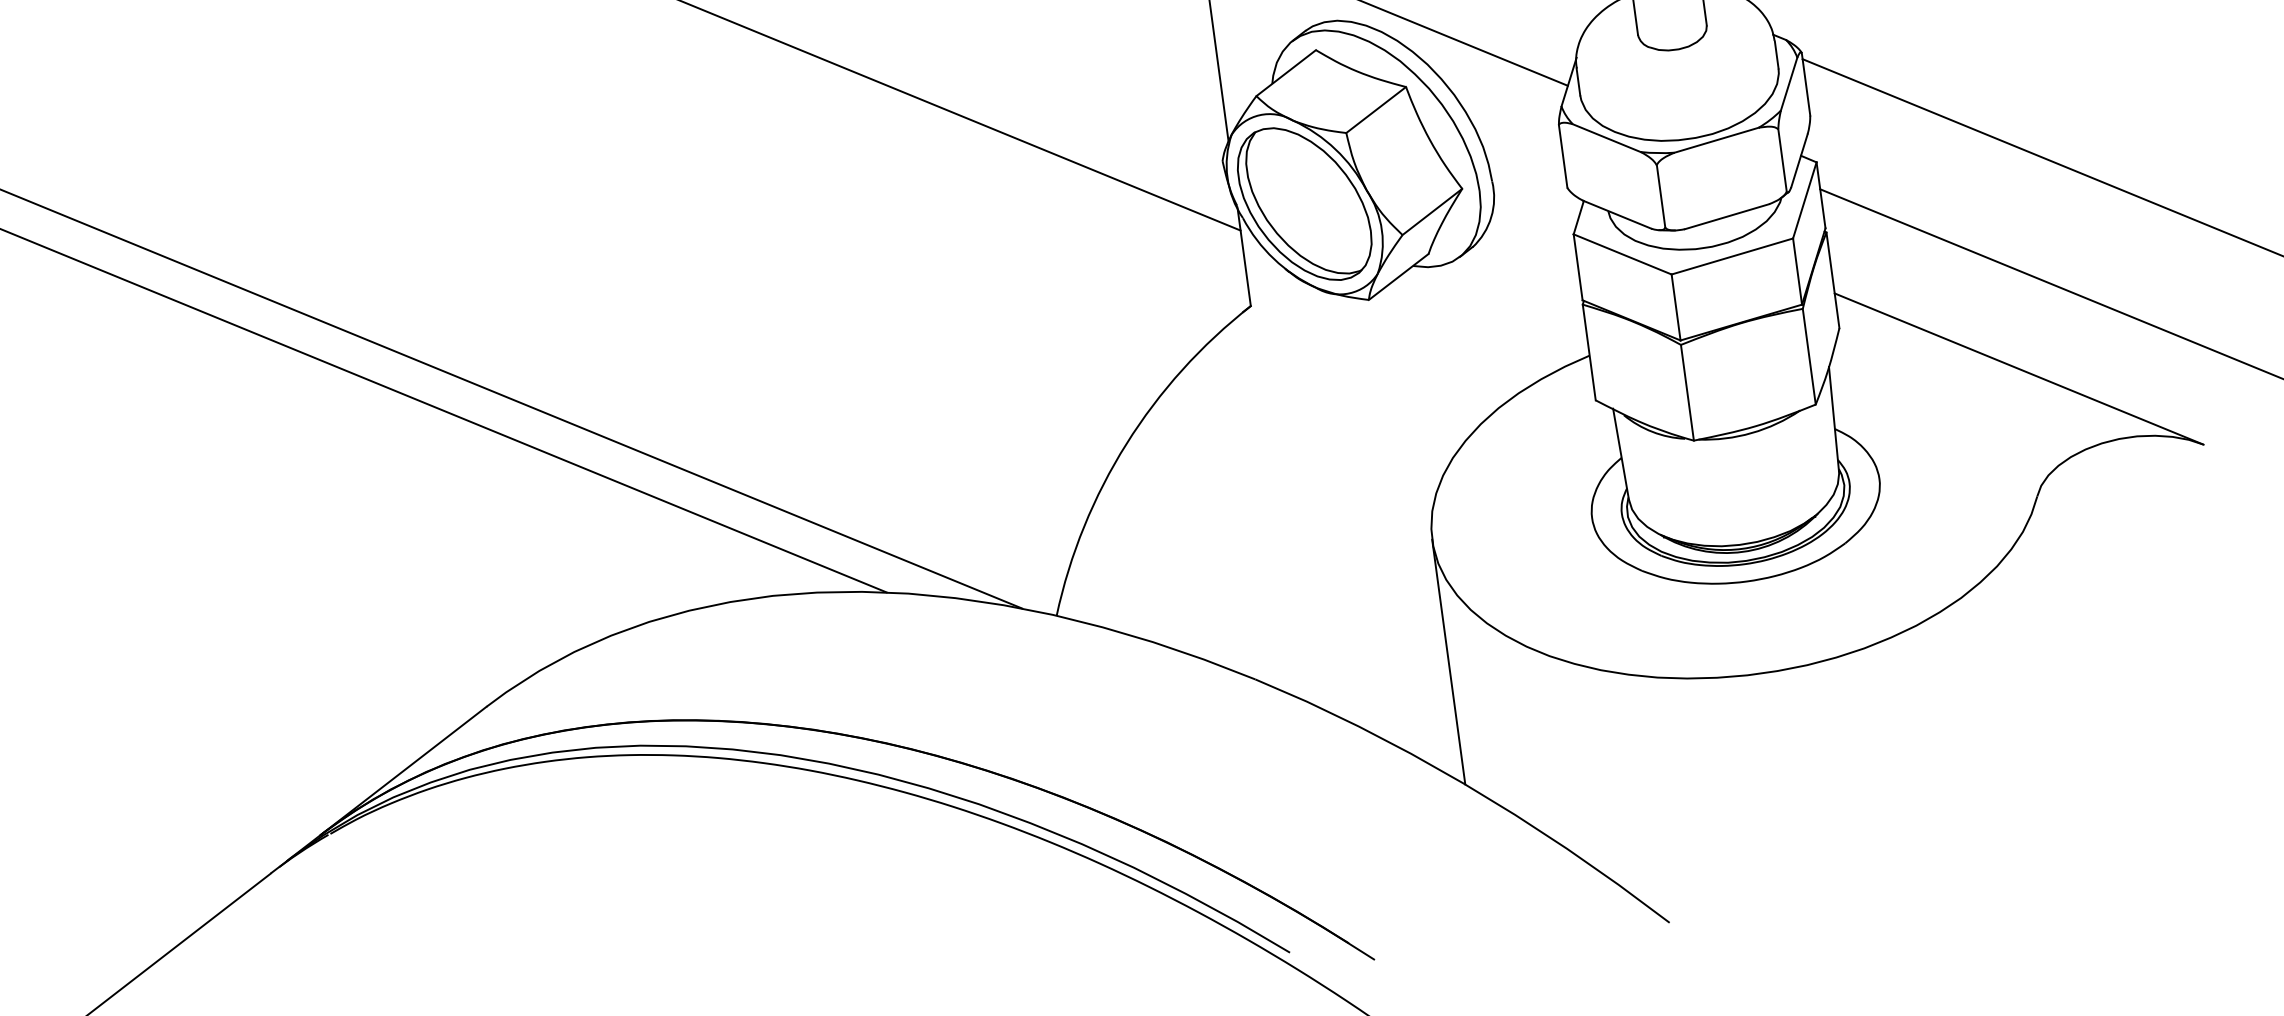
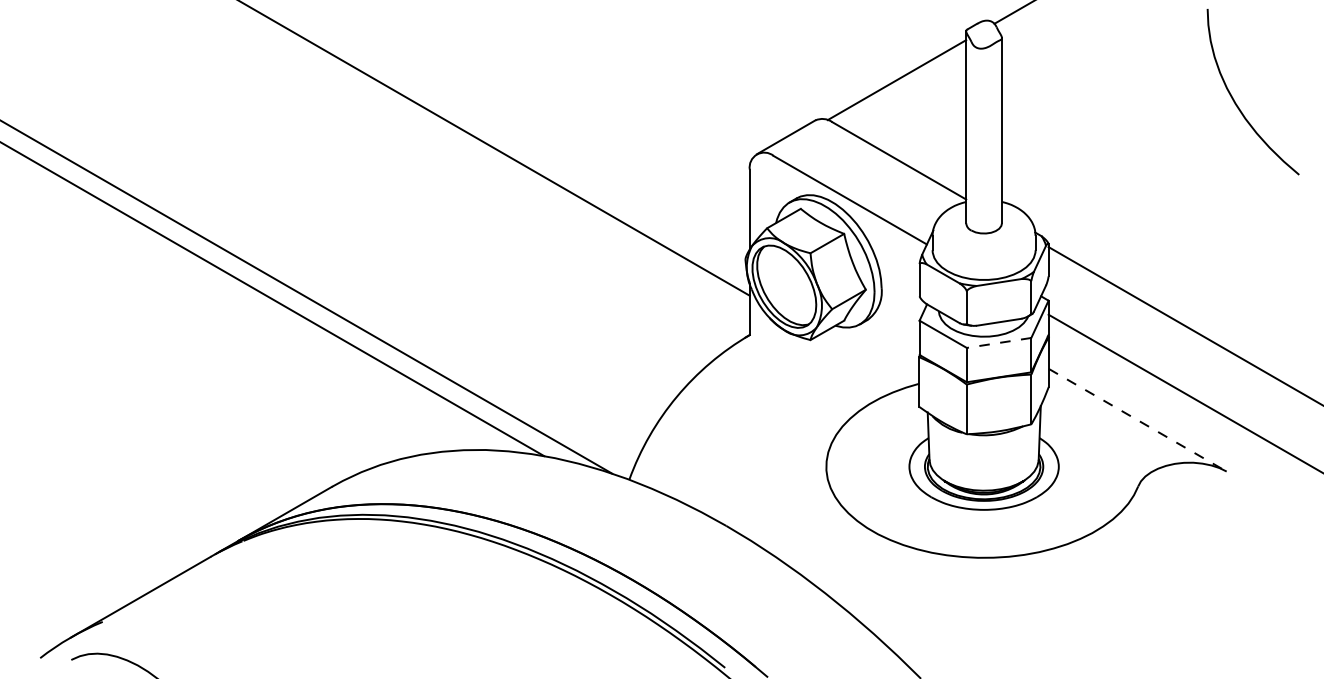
line: (1733, 255) -> (999, 342), solid -> dashed
line: (2018, 369) -> (1137, 420), solid -> dashed
line: (1449, 662) -> (826, 530), removed

